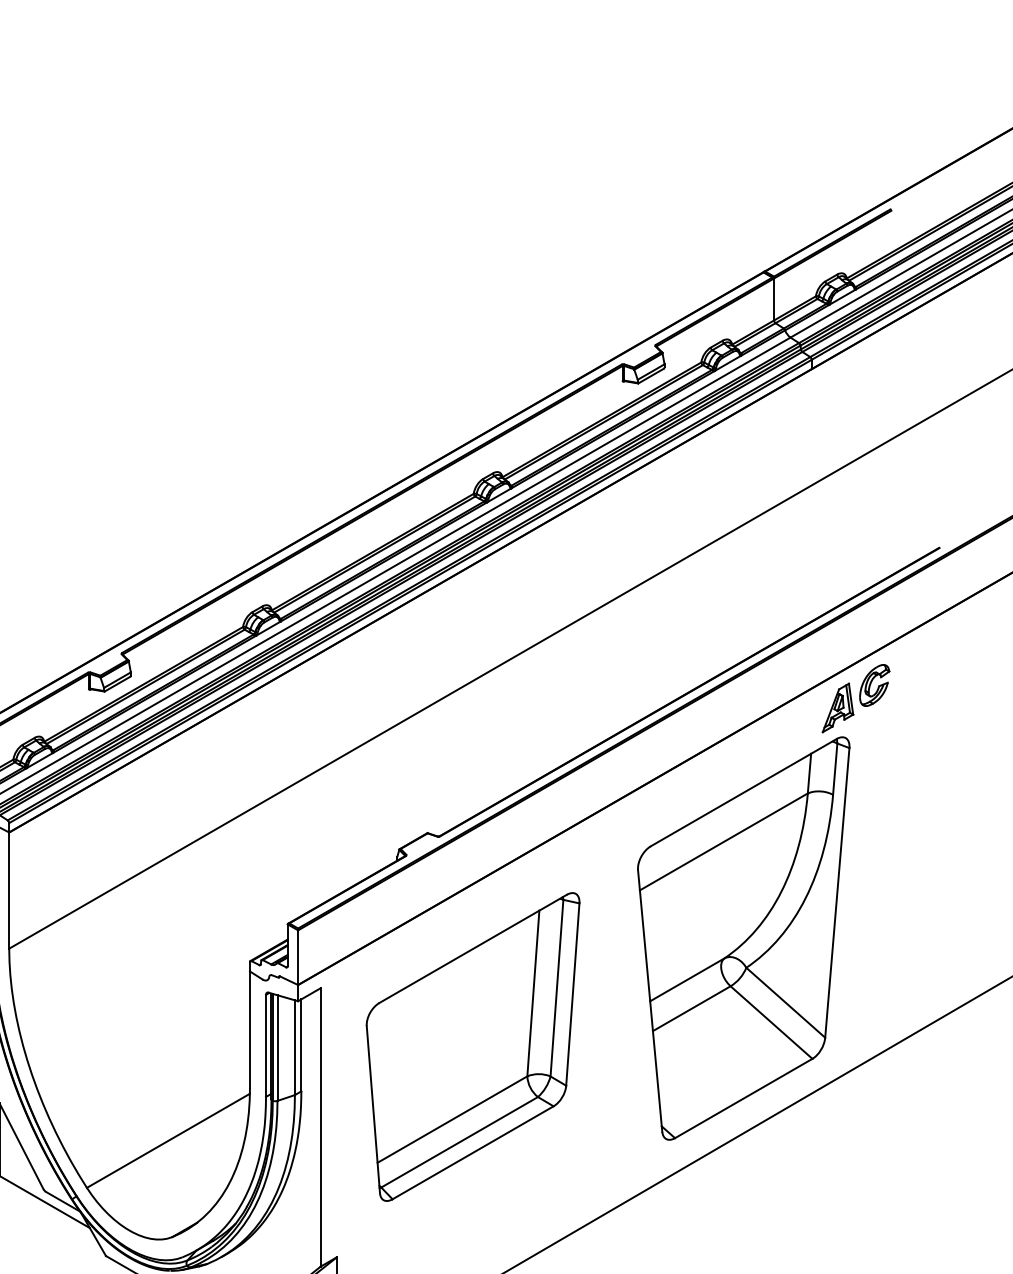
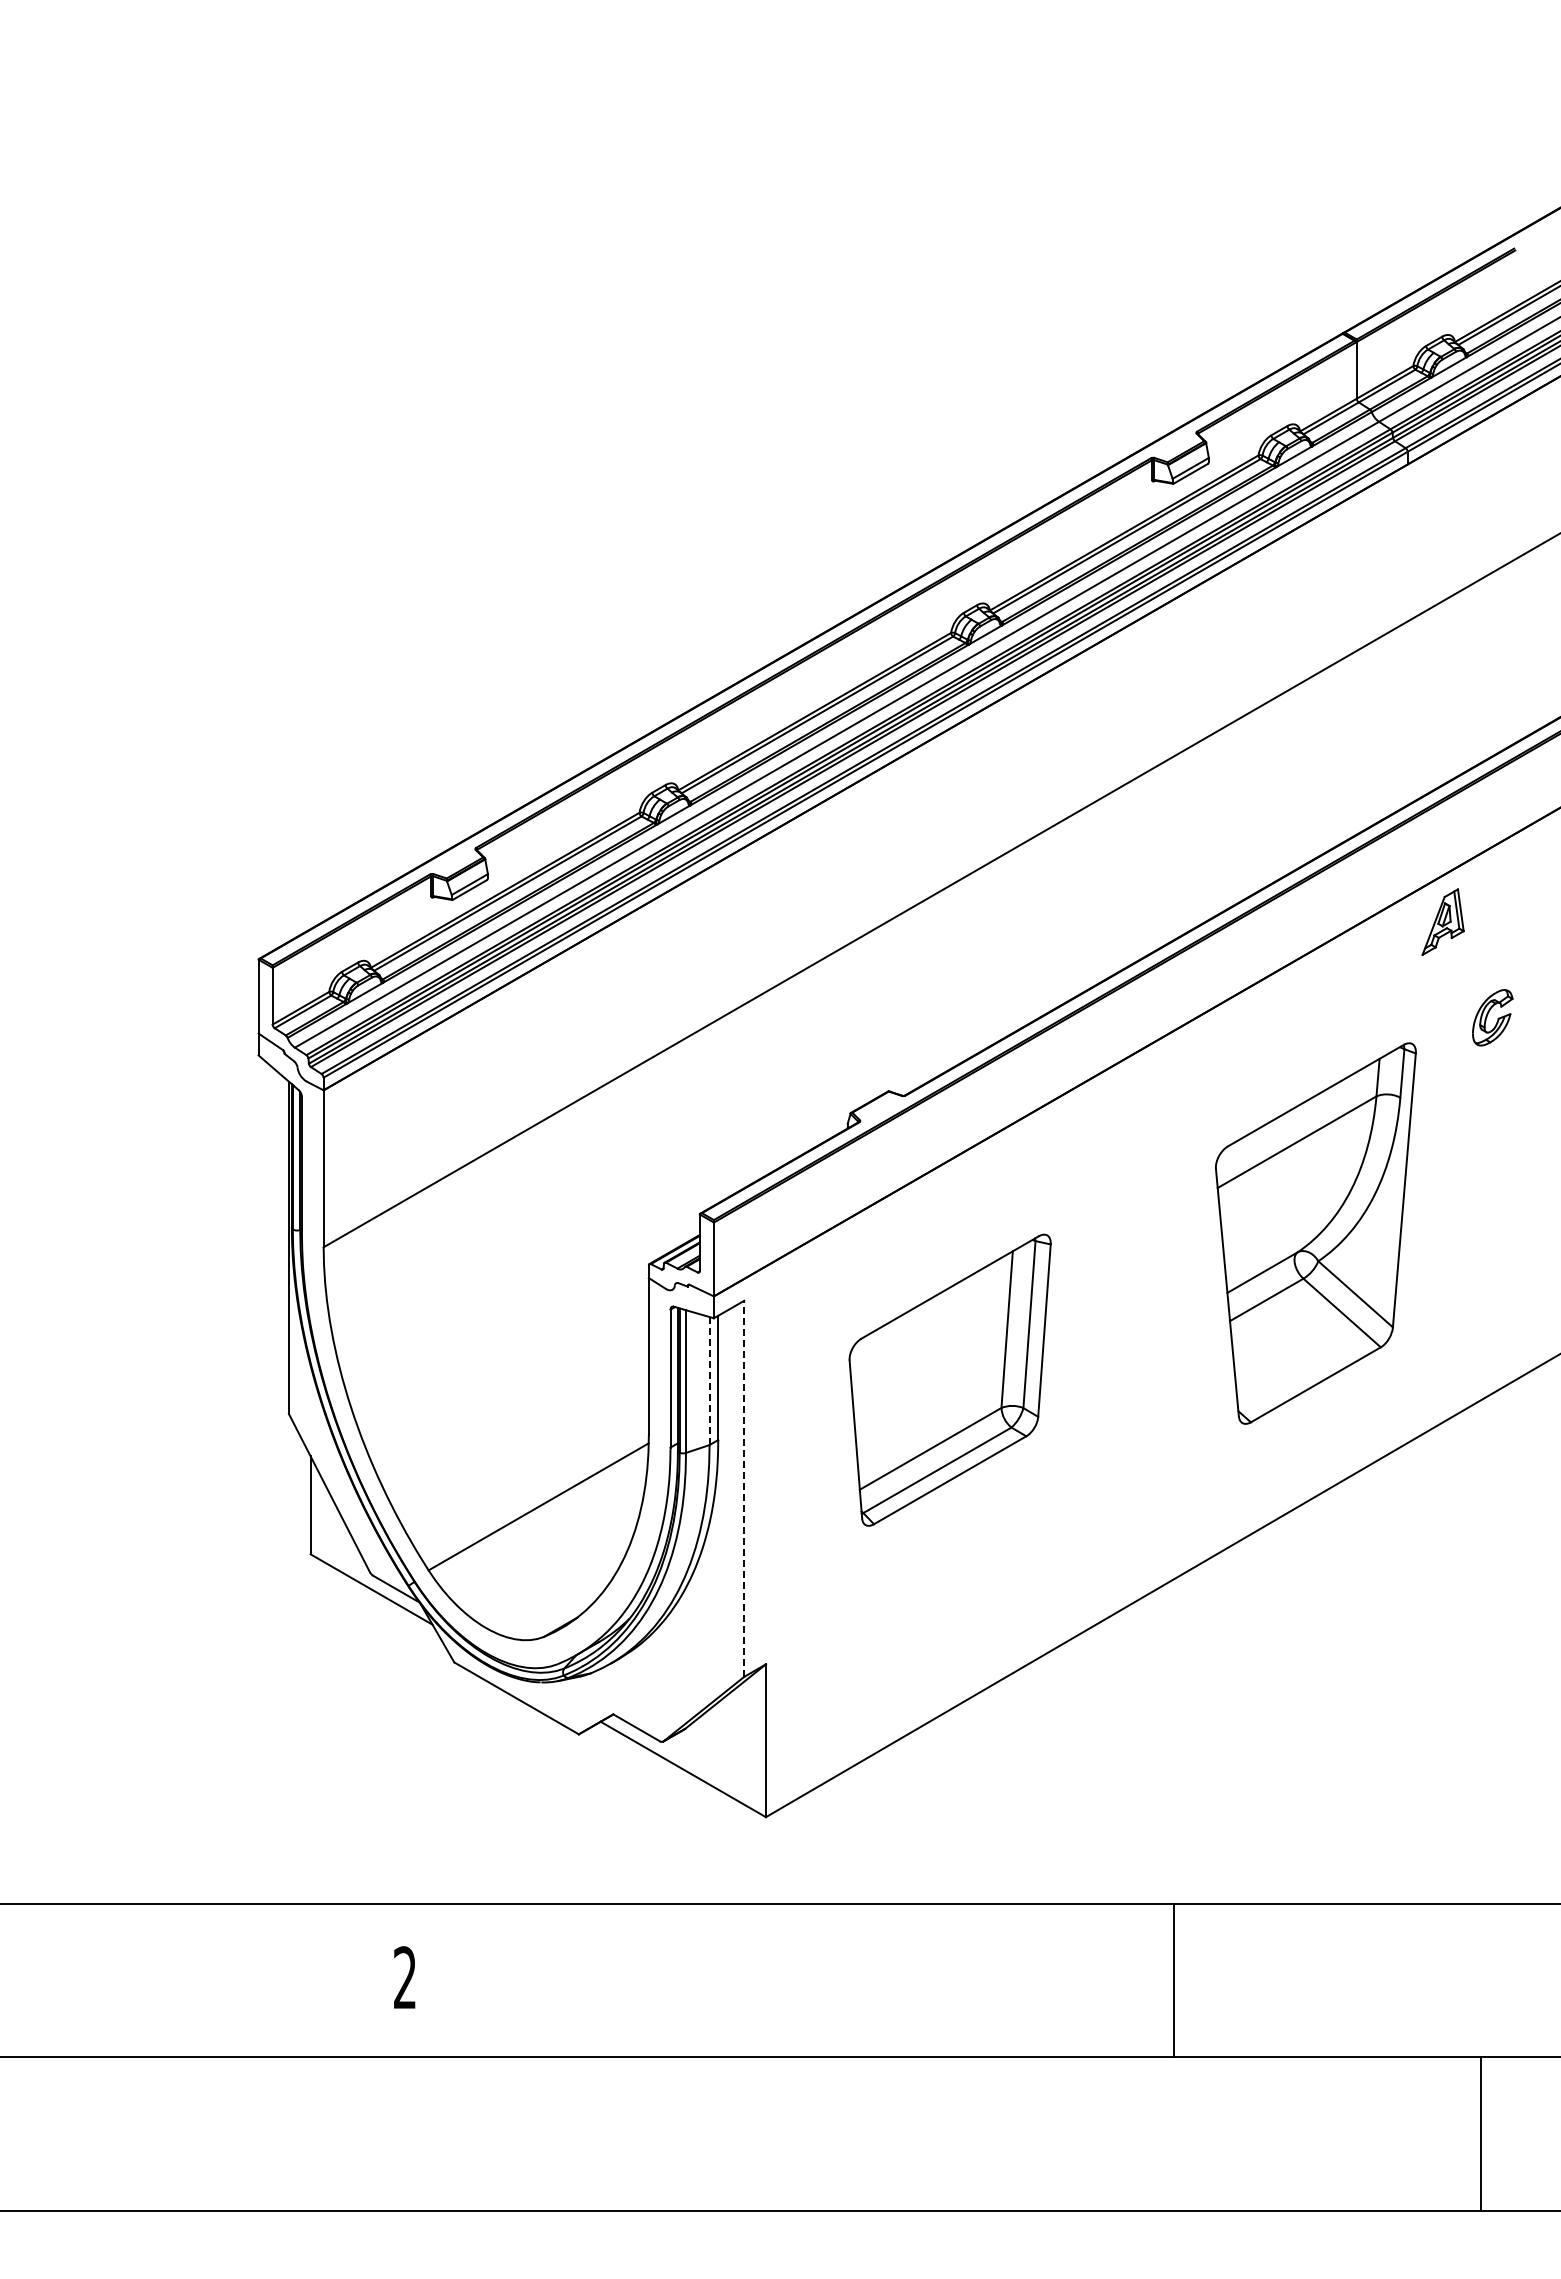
part: (874, 685) -> (1492, 1017), moved
part: (743, 938) -> (1315, 1233), size x0.7
part: (472, 1047) -> (949, 1380), size x0.7
line: (294, 1048) -> (709, 1381), solid -> dashed
line: (320, 1127) -> (744, 1488), solid -> dashed

